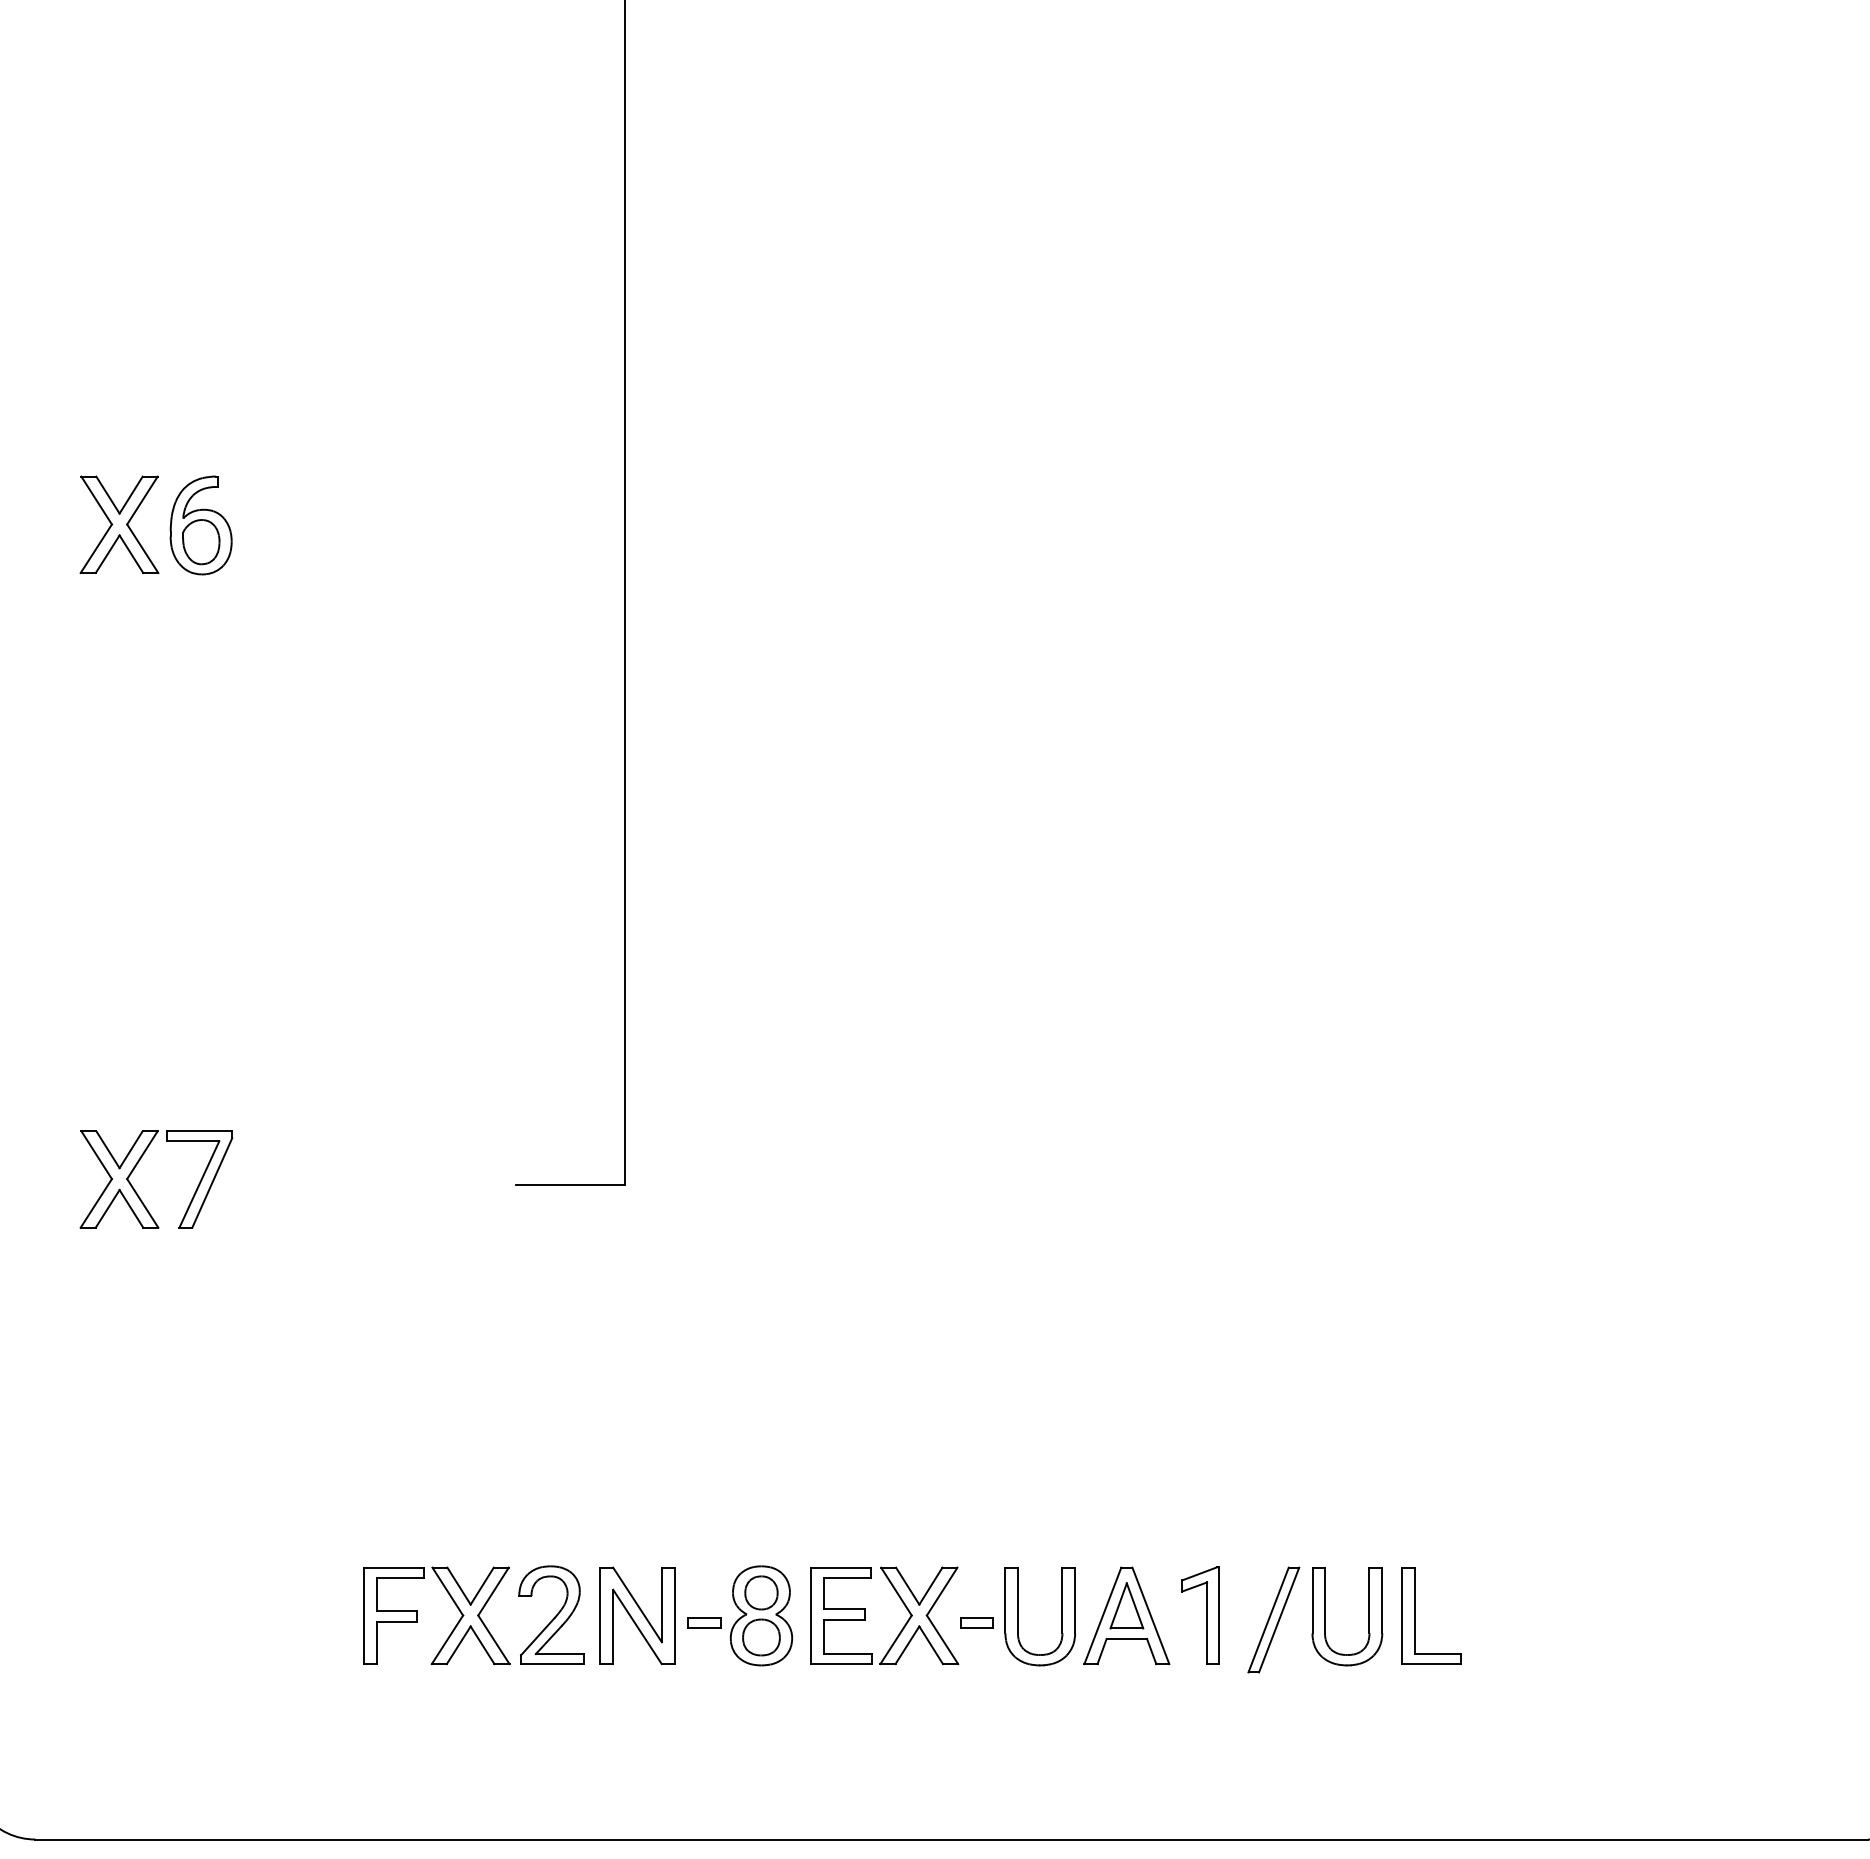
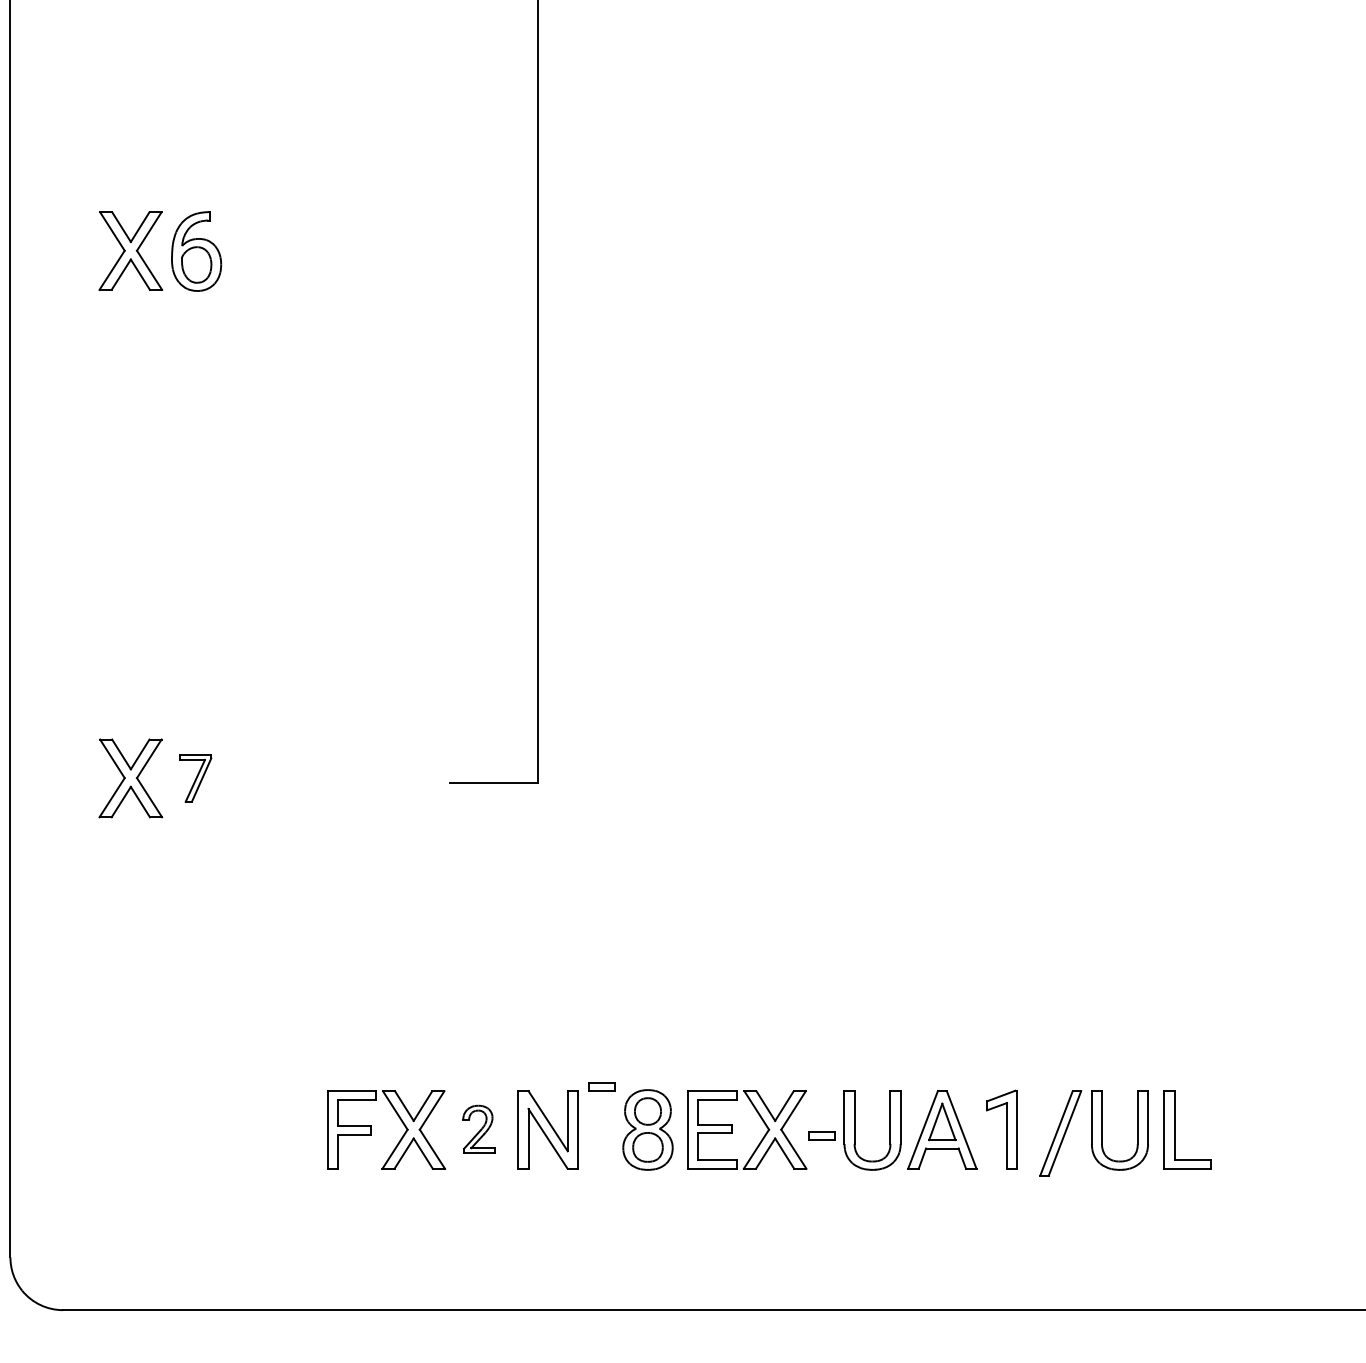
part: (199, 1179) -> (195, 778), size x0.6
part: (551, 1614) -> (478, 1128), size x0.6
part: (704, 1622) -> (602, 1086), moved

